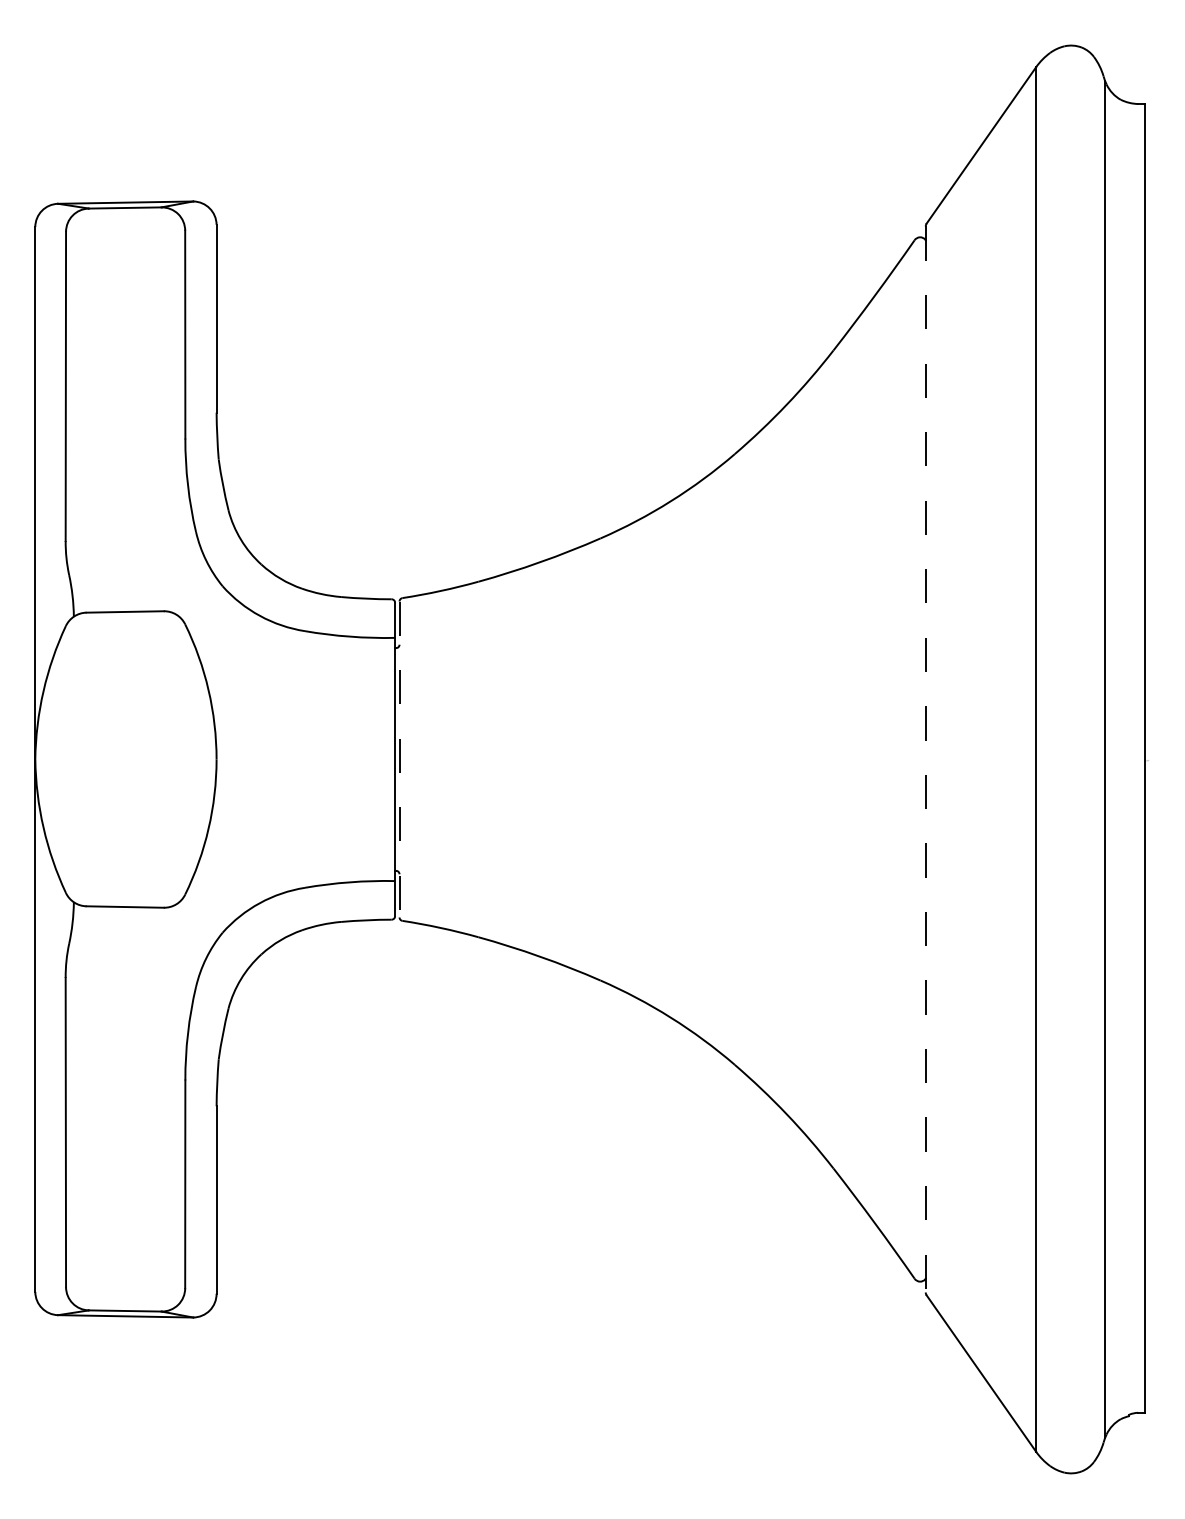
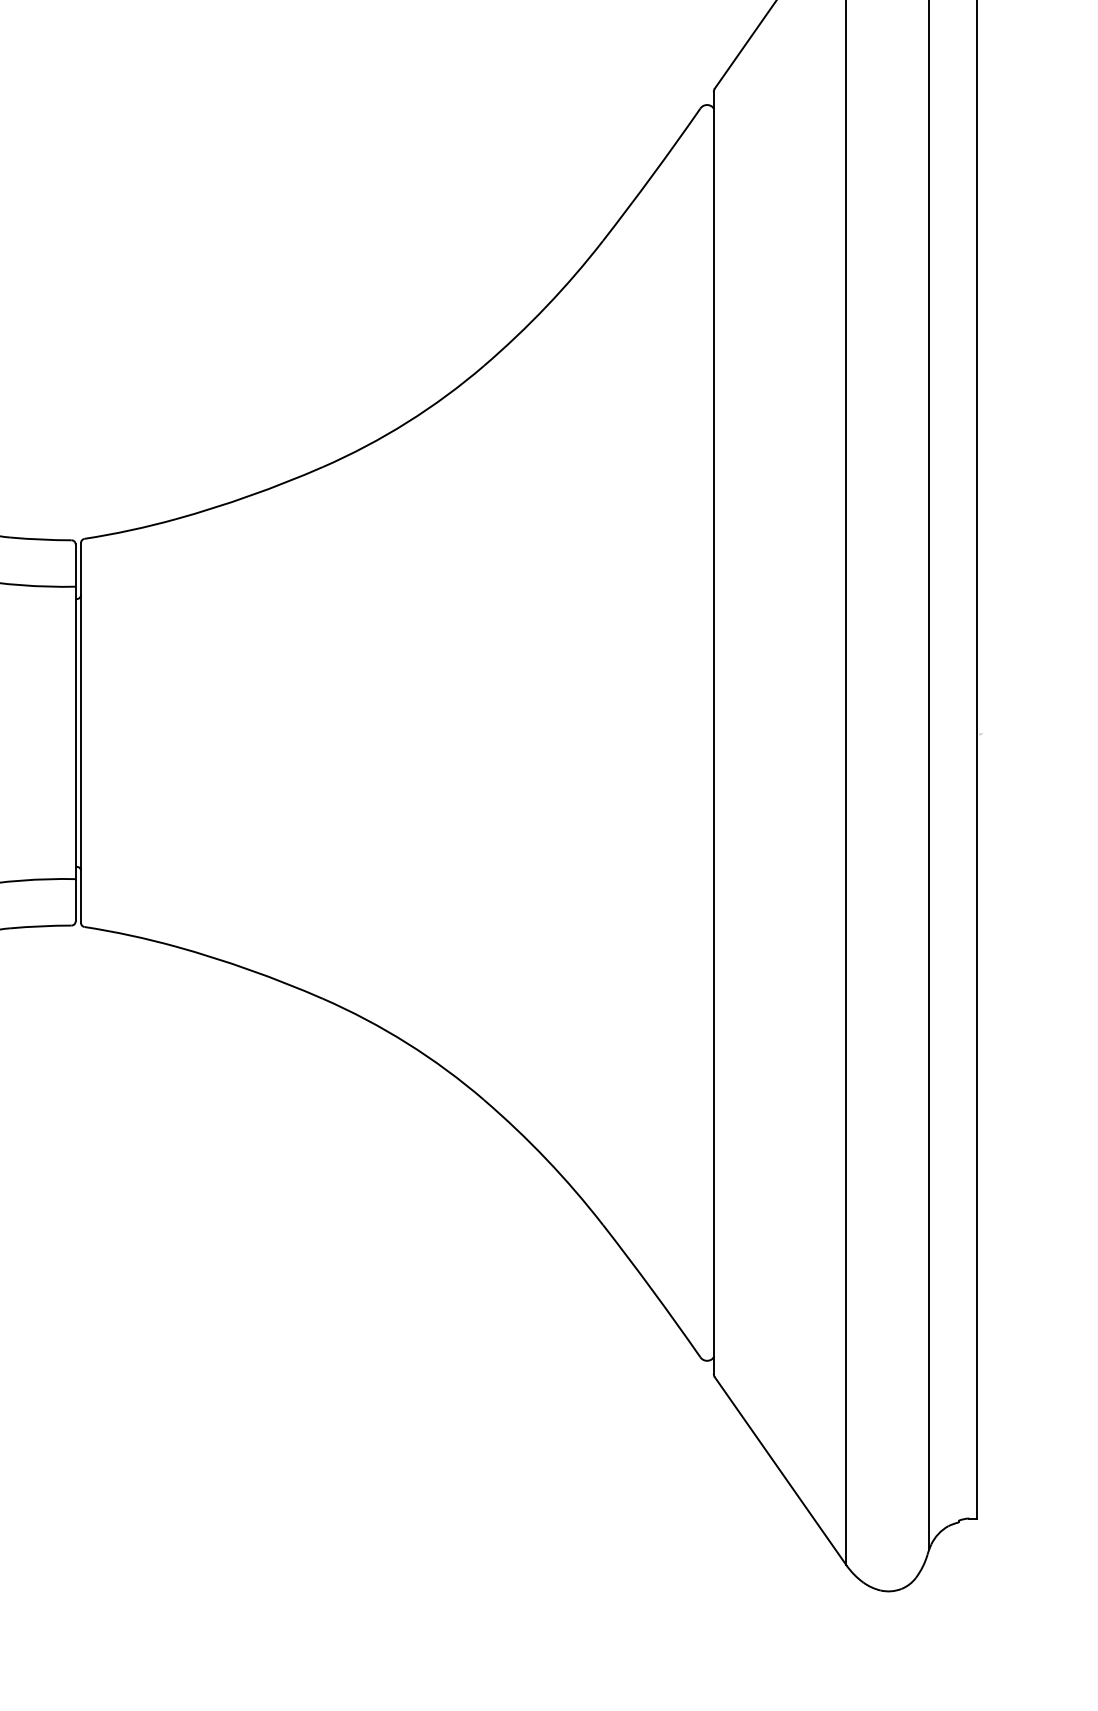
line: (399, 759) -> (80, 732), dashed -> solid
line: (925, 759) -> (713, 732), dashed -> solid

